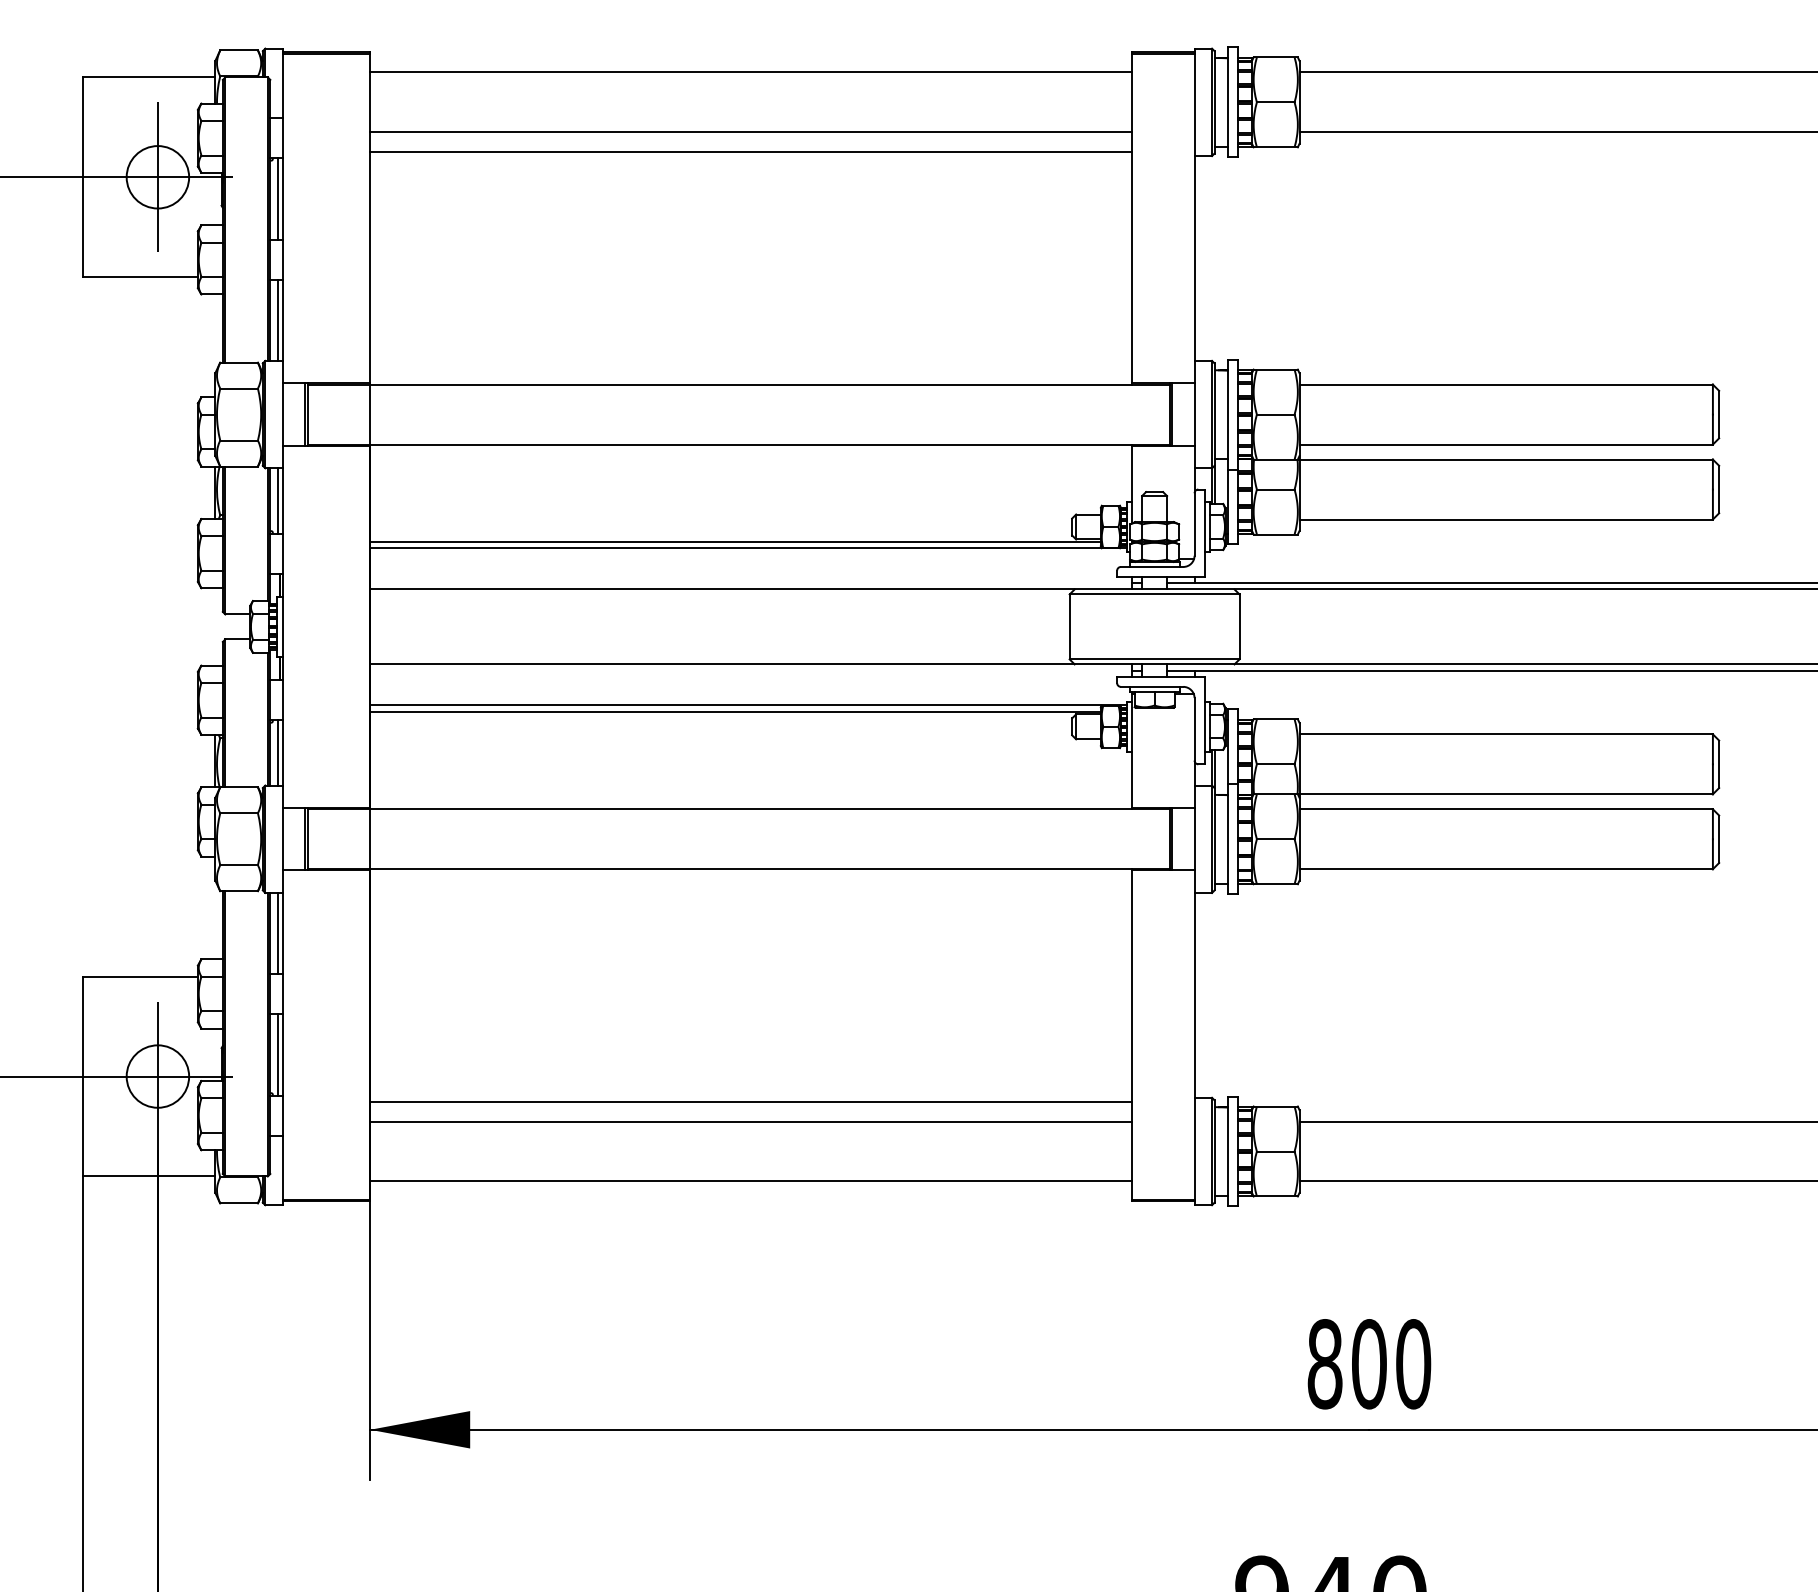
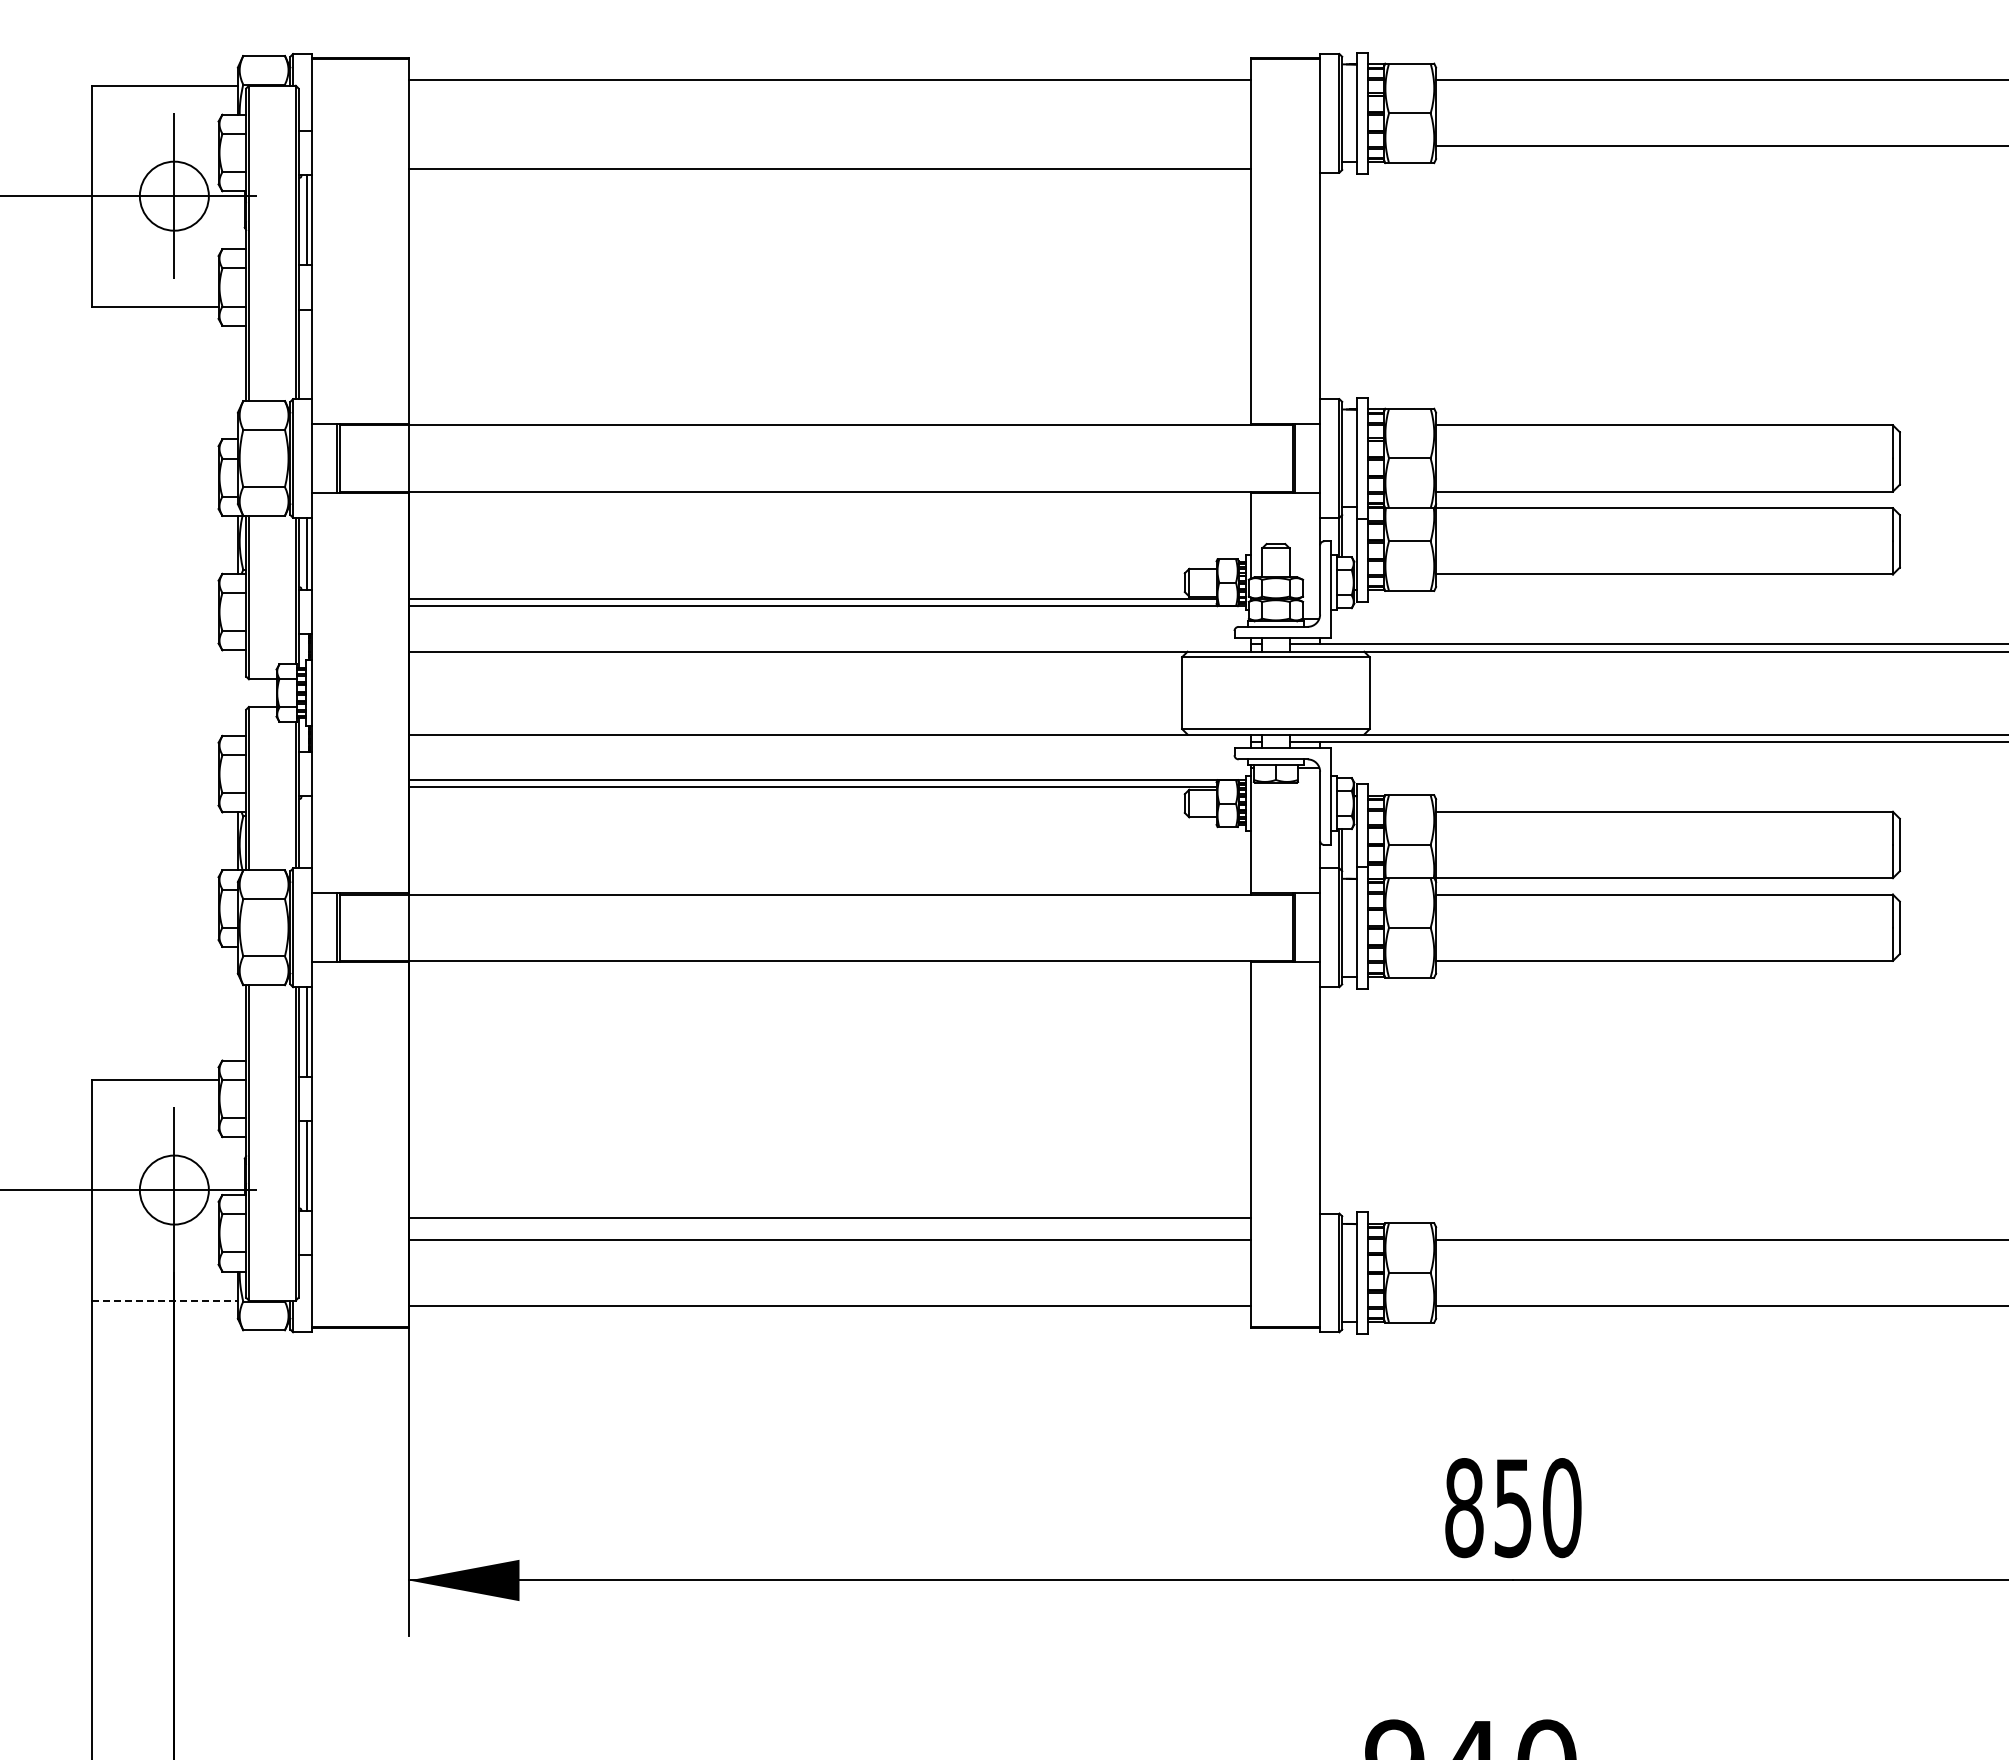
line: (751, 132) -> (830, 146), removed
line: (277, 320) -> (306, 354), removed
line: (277, 753) -> (306, 832), removed
line: (149, 1176) -> (165, 1300), solid -> dashed
text: (1369, 1364) -> (1513, 1508), 800 -> 850

